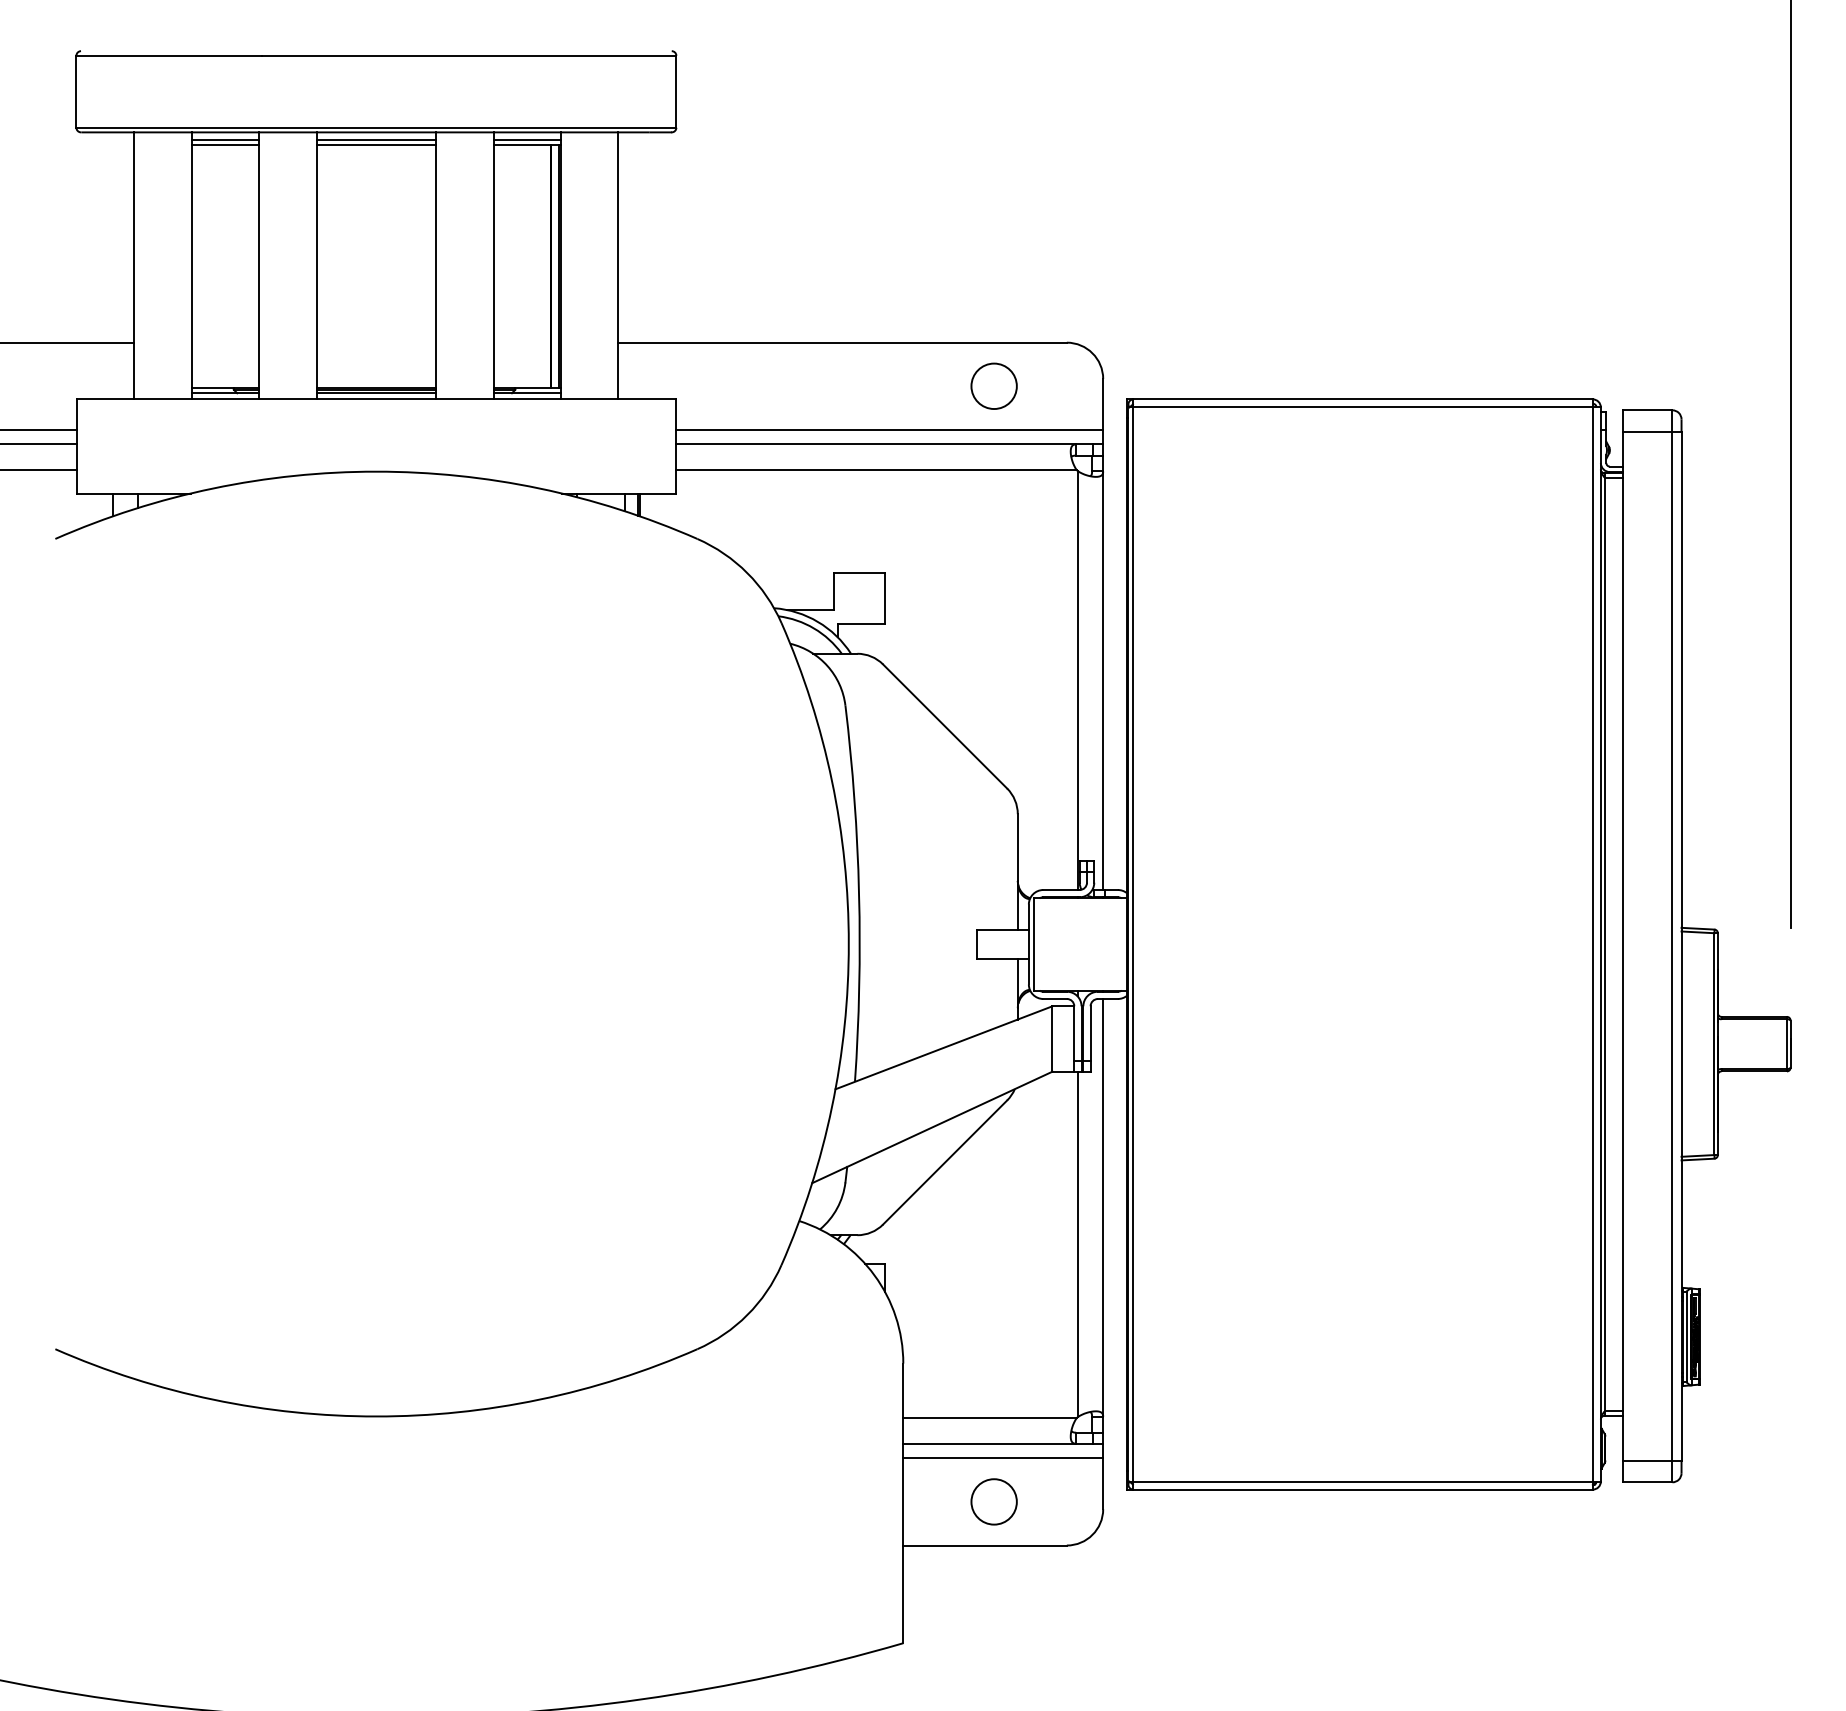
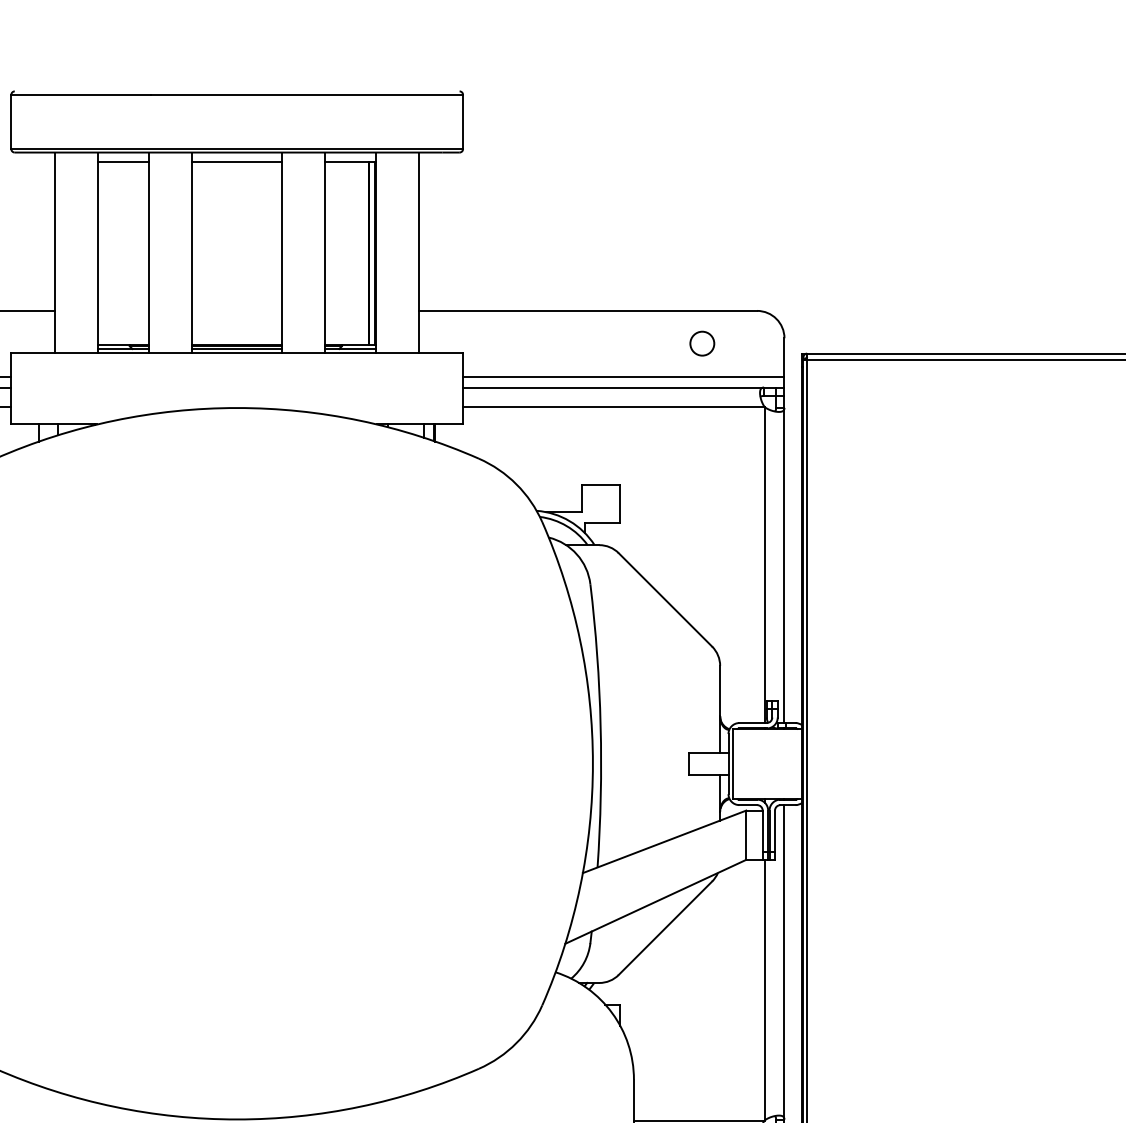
line: (225, 139) -> (123, 157), removed
line: (375, 139) -> (236, 157), removed
line: (526, 139) -> (350, 157), removed
circle: (993, 385) -> (701, 343), size x0.7

